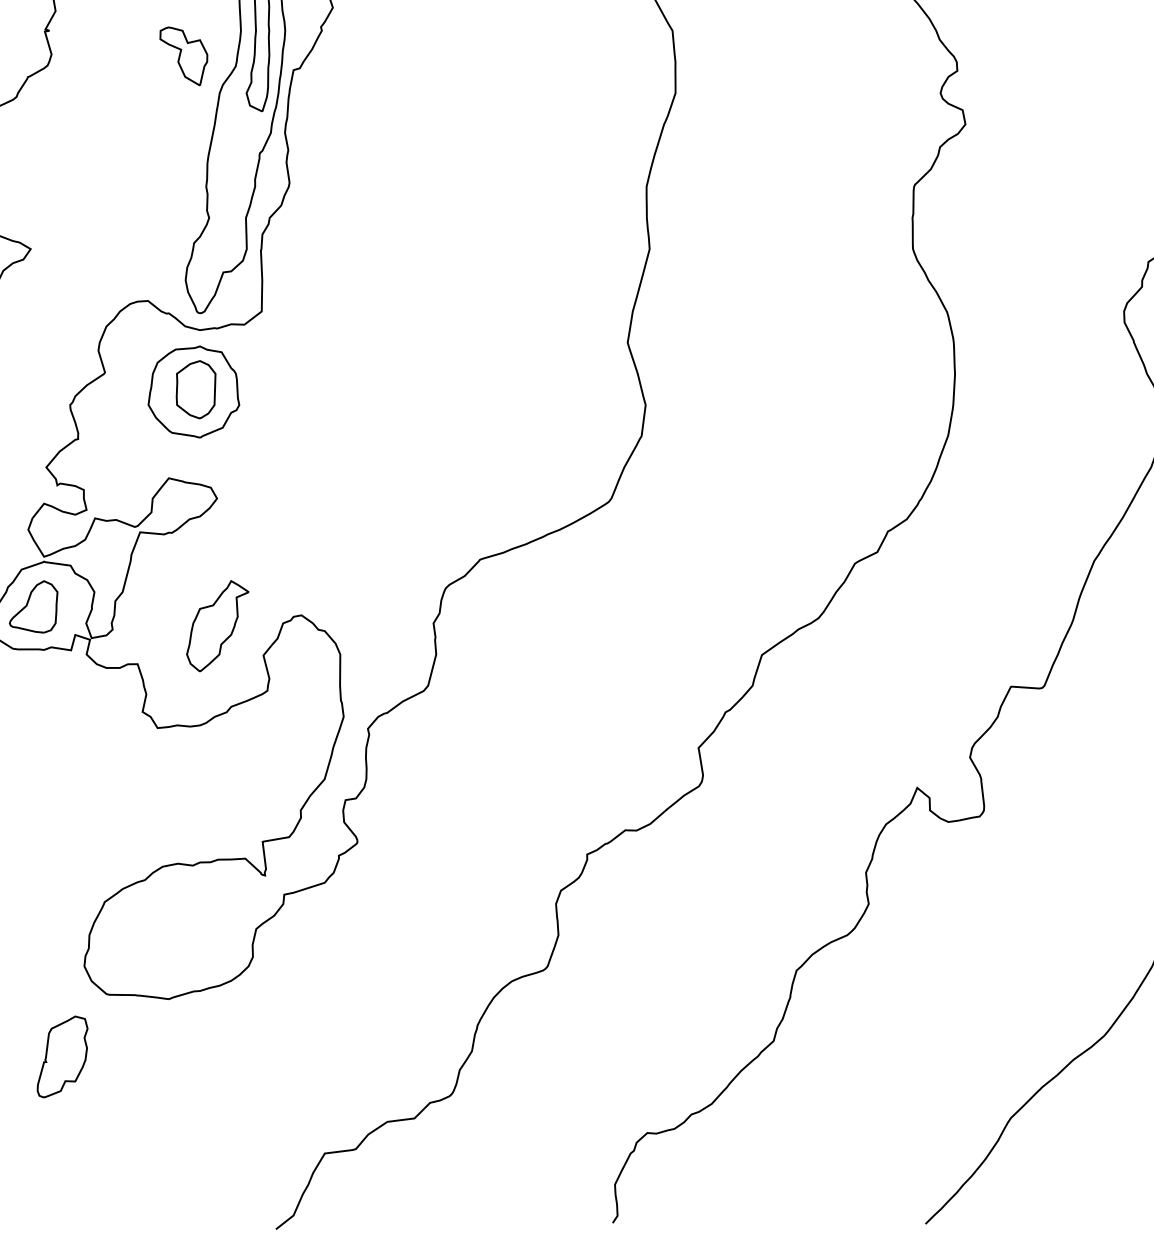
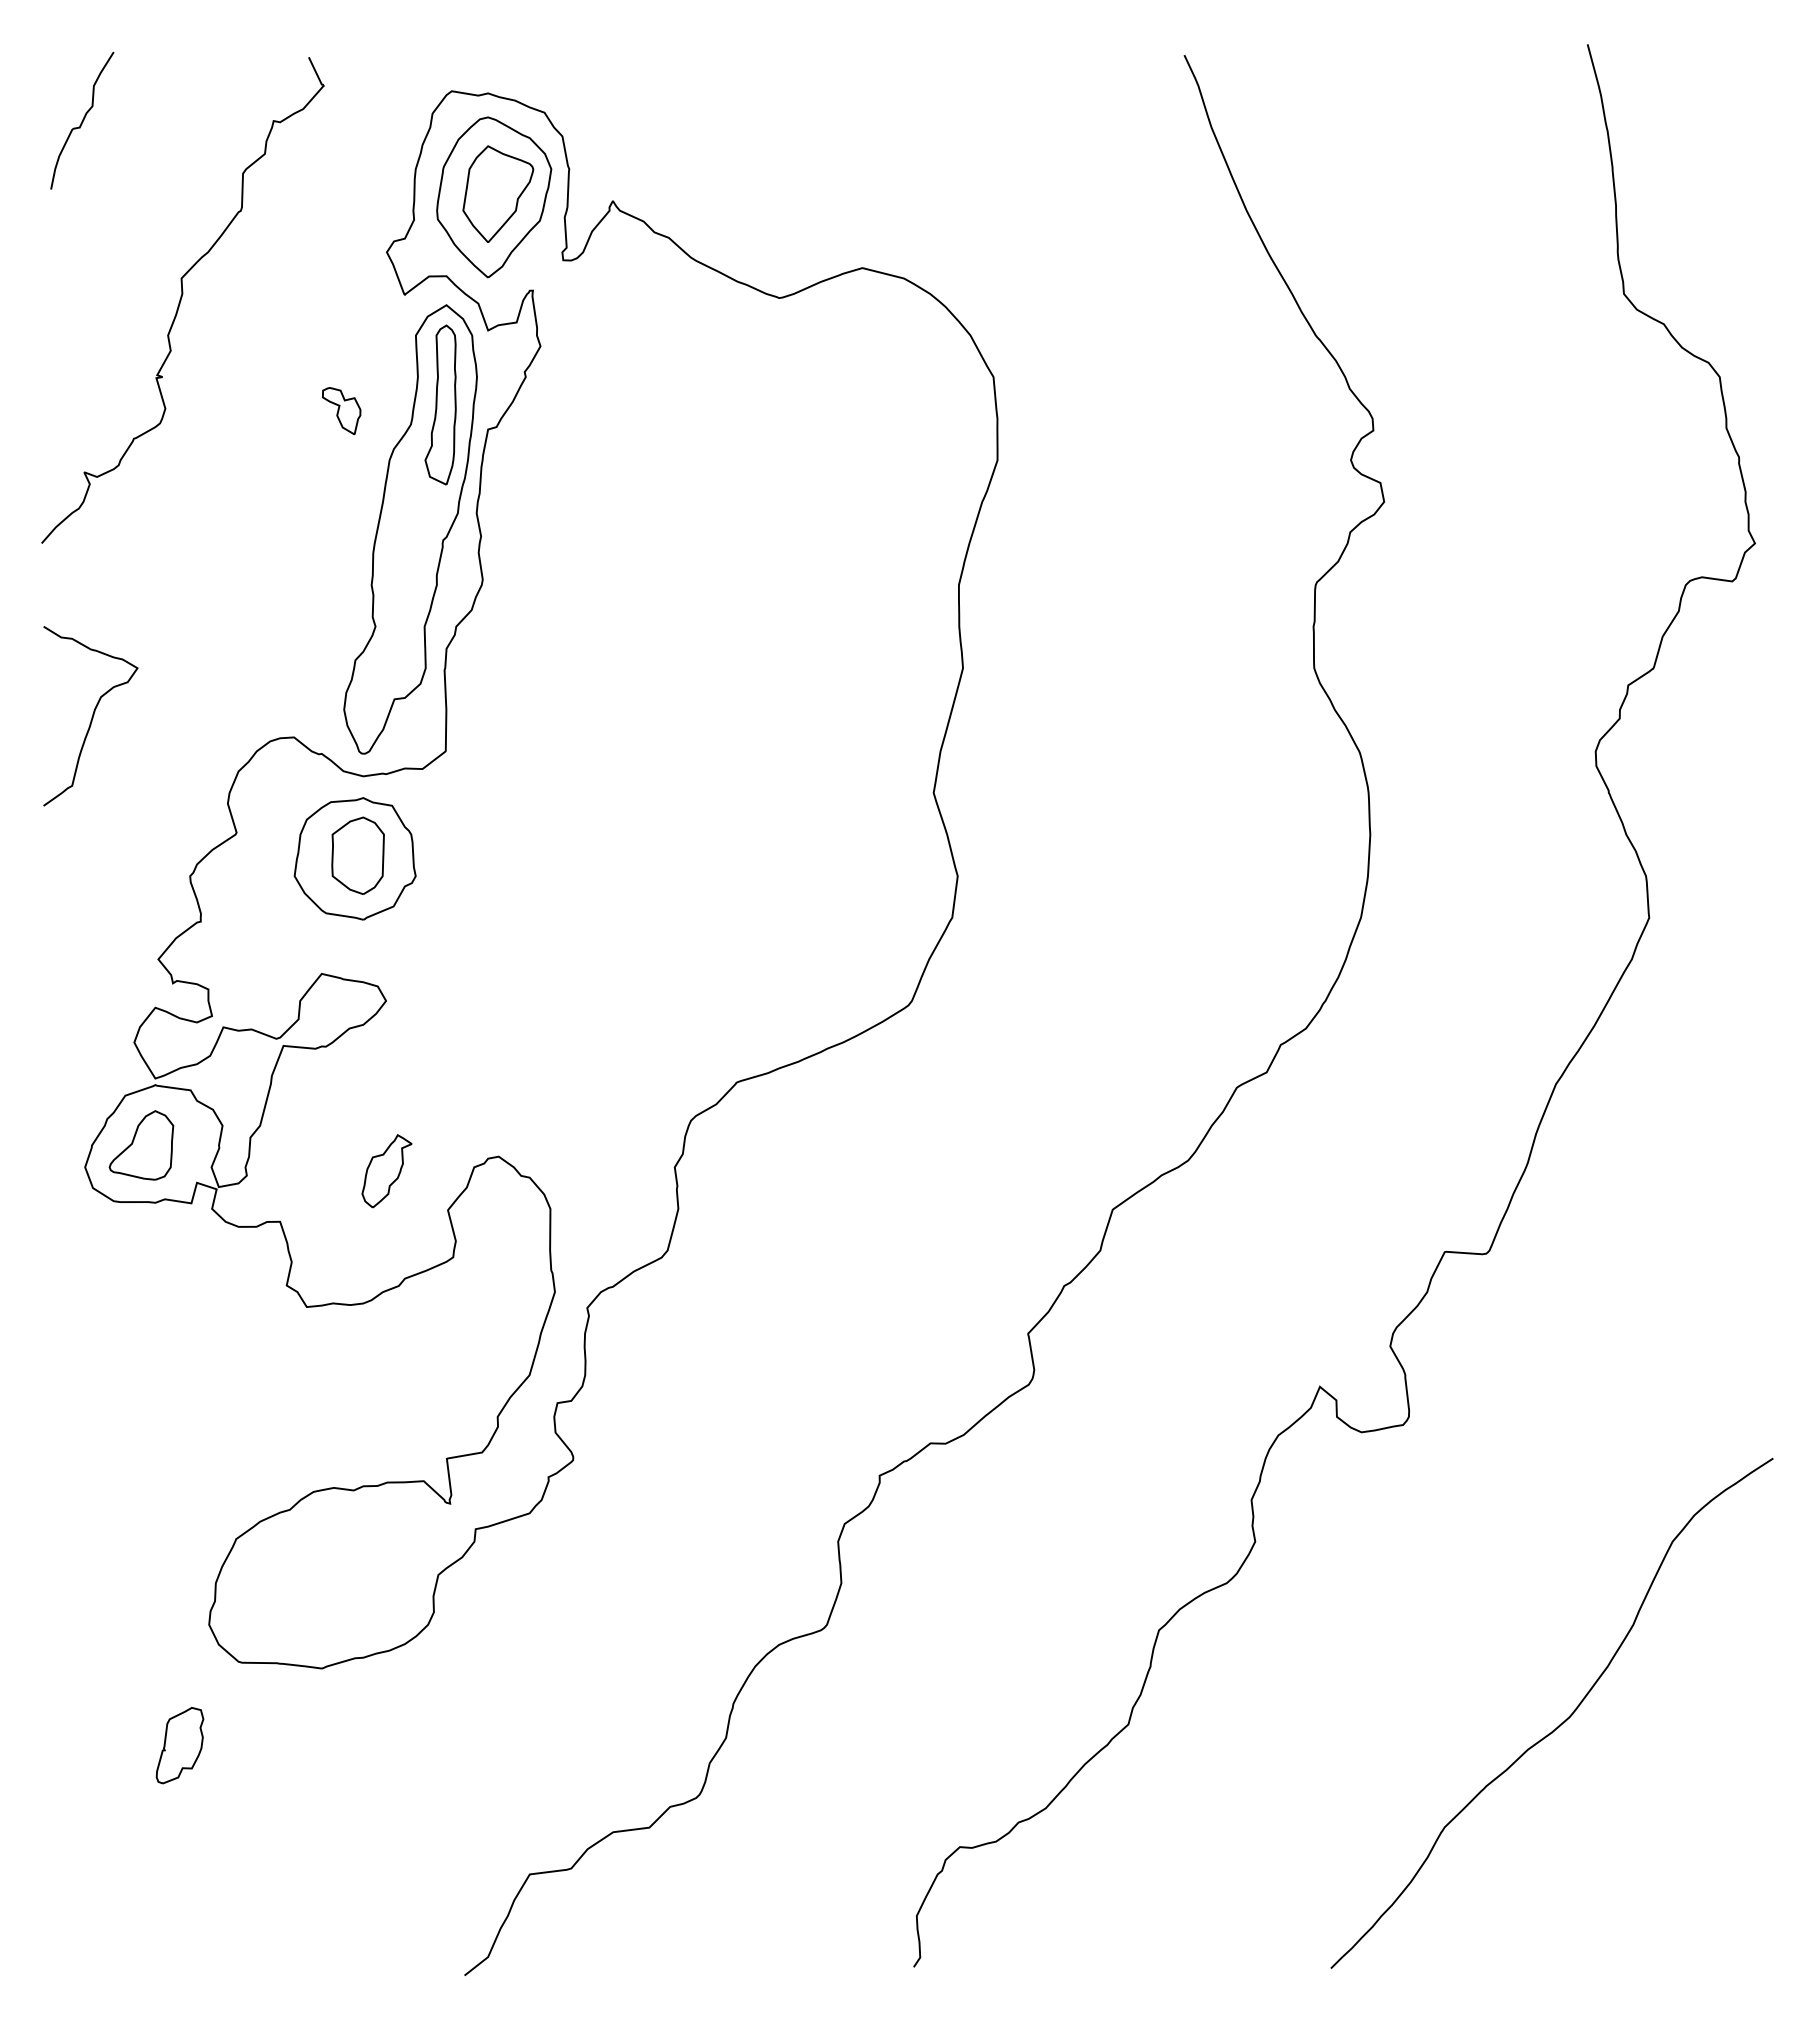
part: (183, 55) -> (341, 410), size x0.6
part: (217, 626) -> (386, 1171), size x0.6
part: (62, 1056) -> (179, 1745), size x0.7

